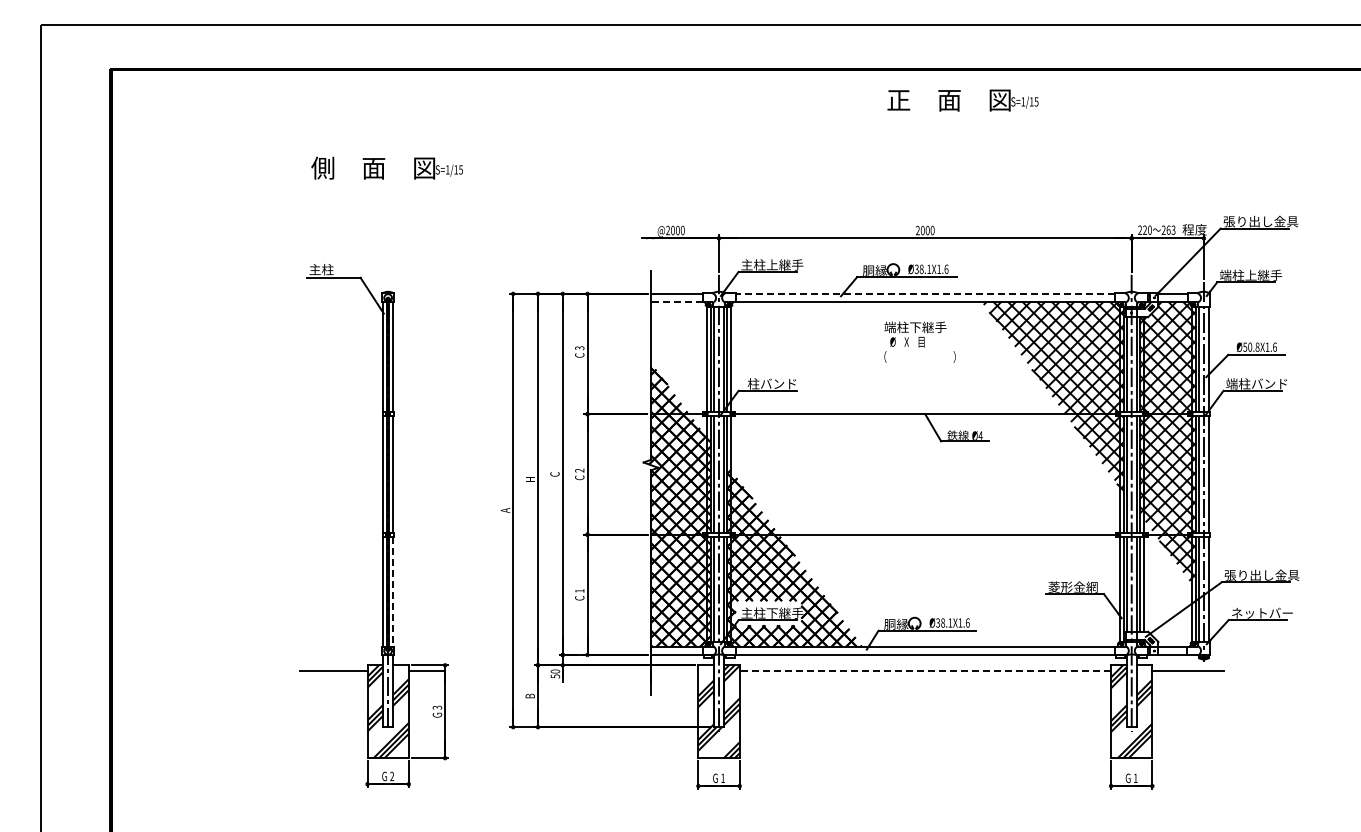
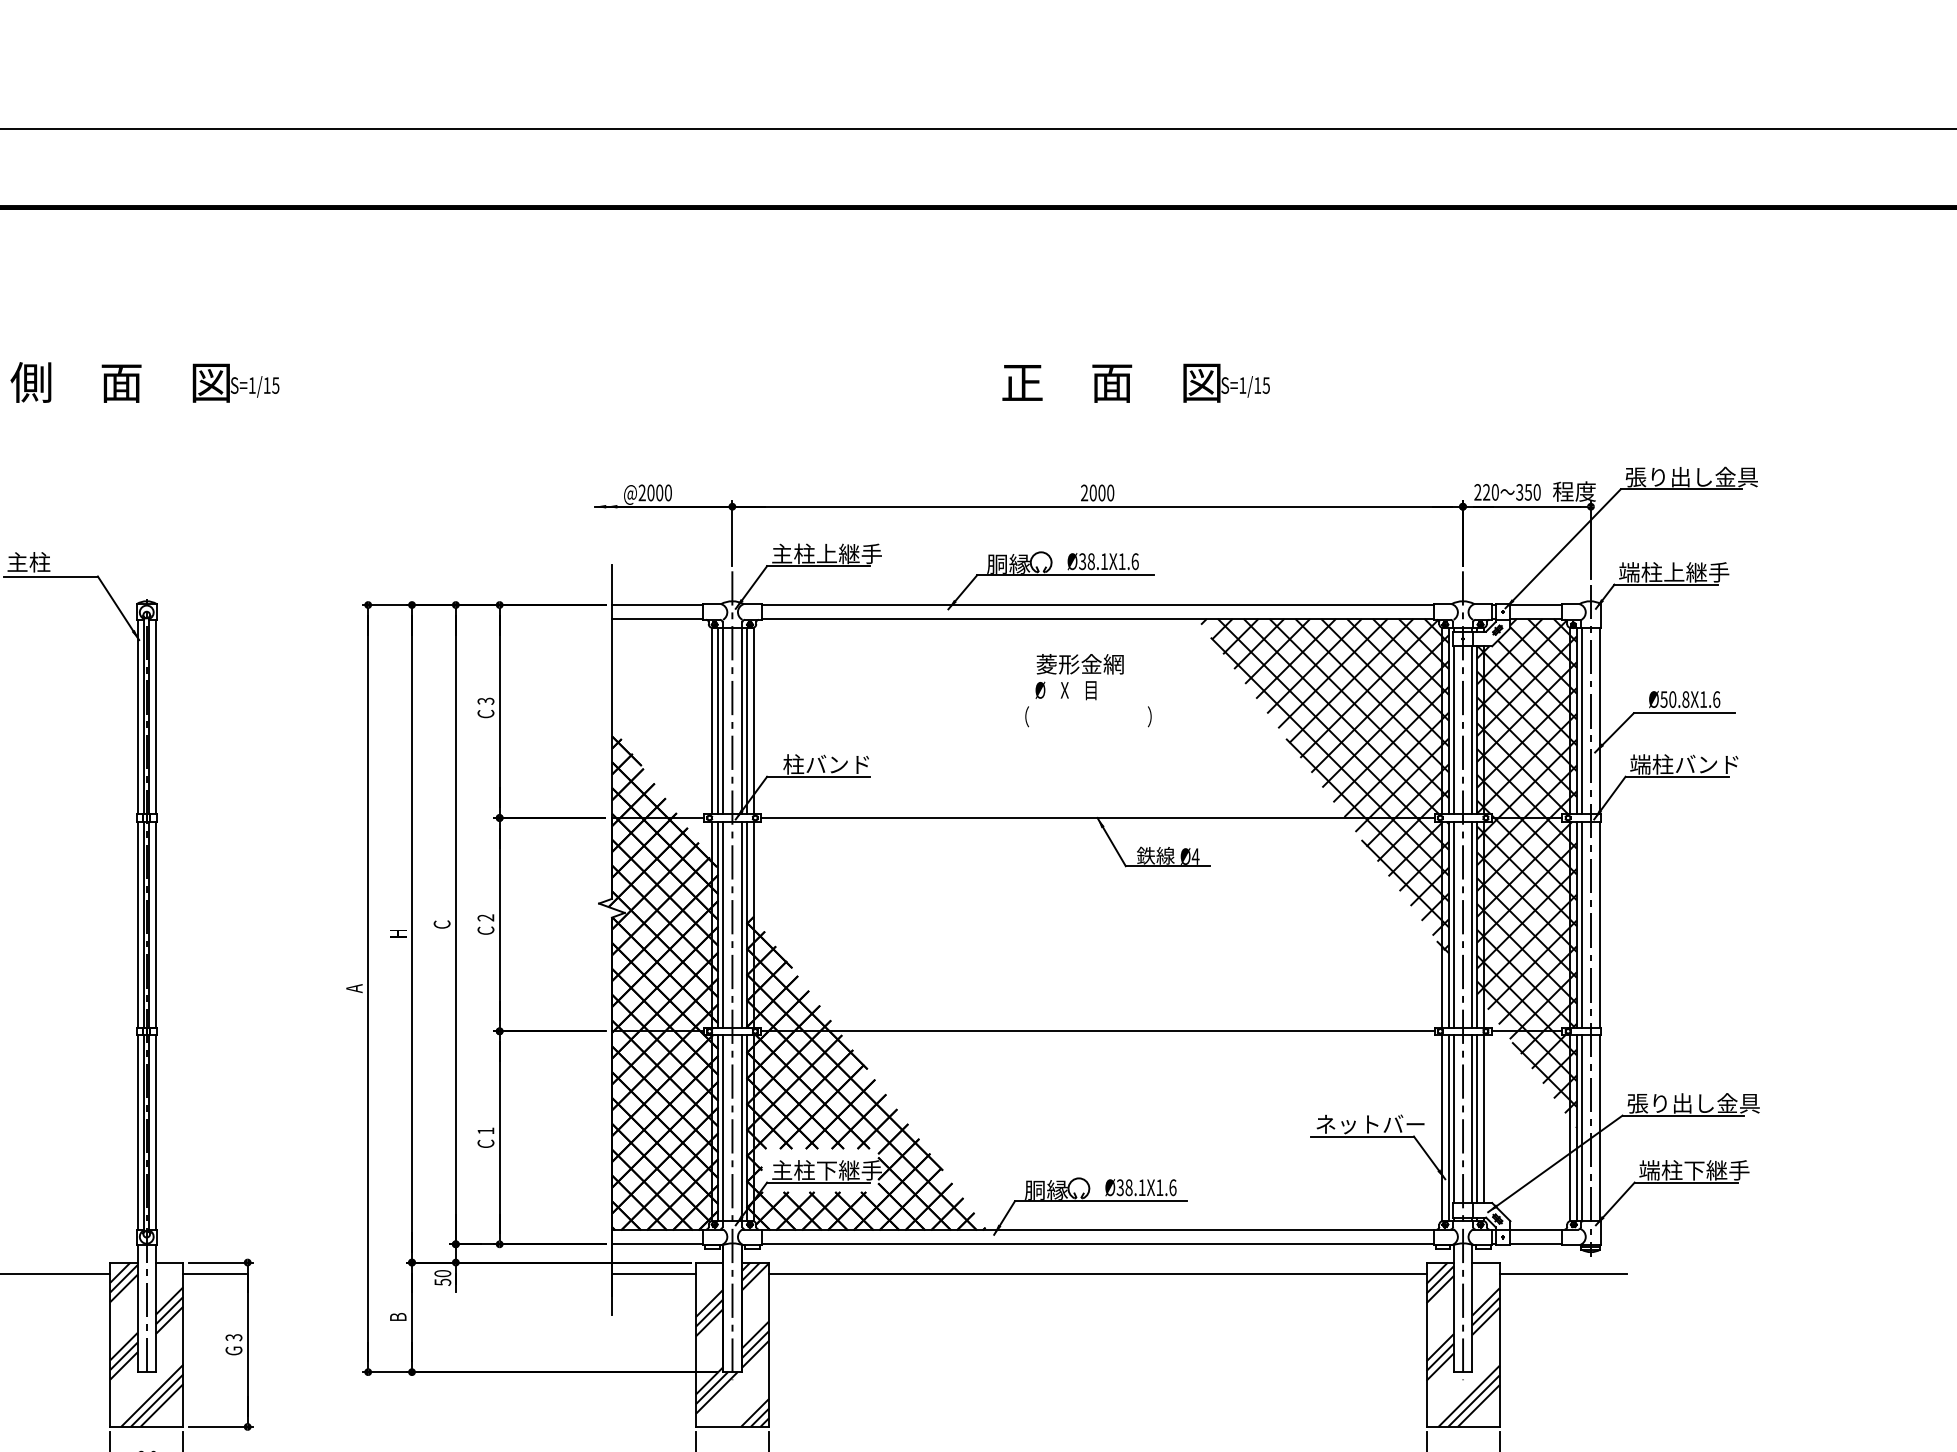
text: (962, 100) -> (1135, 383), moved
text: (1168, 229) -> (1528, 491), 263 -> 350
line: (925, 293) -> (1098, 604), dashed -> solid
line: (676, 301) -> (657, 618), dashed -> solid
text: (915, 327) -> (1080, 664), 端柱下継手 -> 菱形金網
text: (1078, 586) -> (1368, 1123), 菱形金網 -> ネットバー
line: (393, 591) -> (156, 1131), dashed -> solid
text: (1262, 612) -> (1694, 1169), ネットバー -> 端柱下継手
line: (674, 671) -> (653, 1273), added
line: (925, 671) -> (1098, 1273), dashed -> solid

